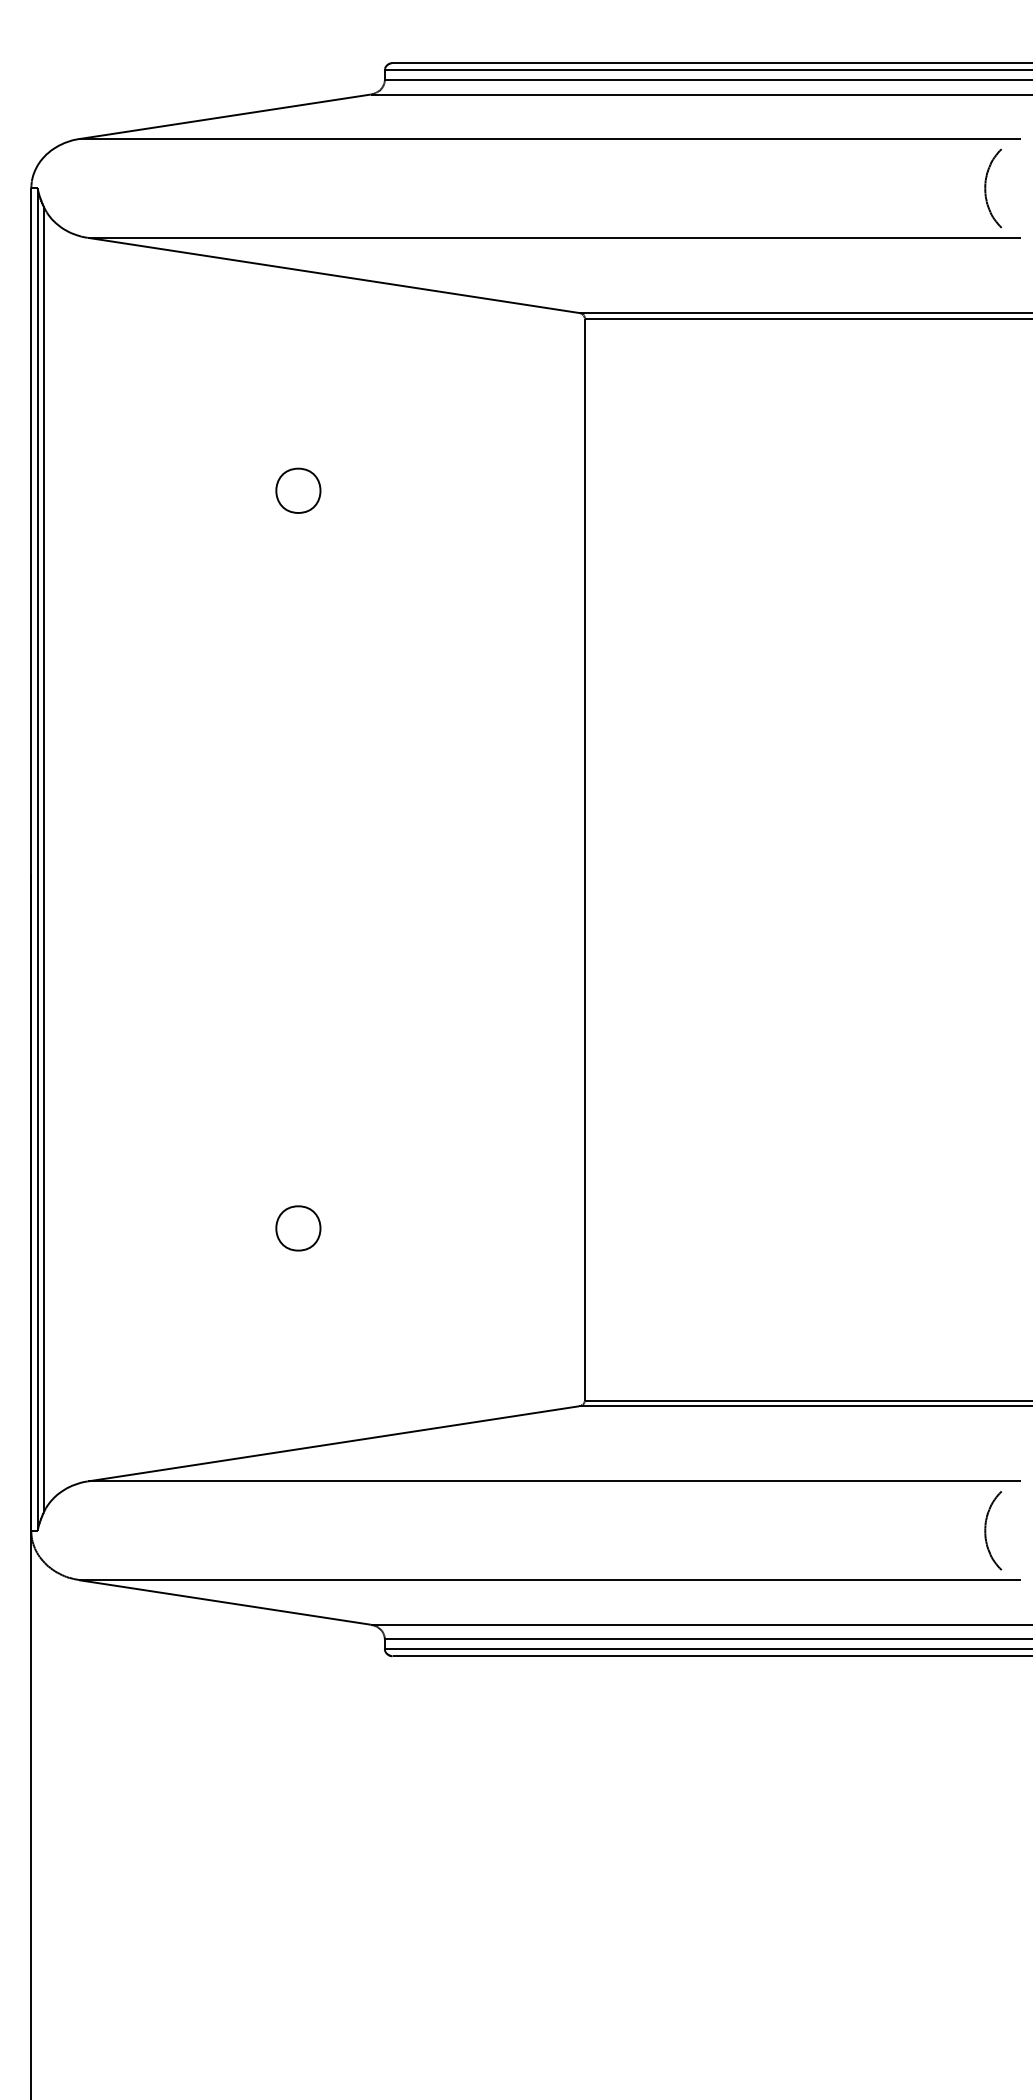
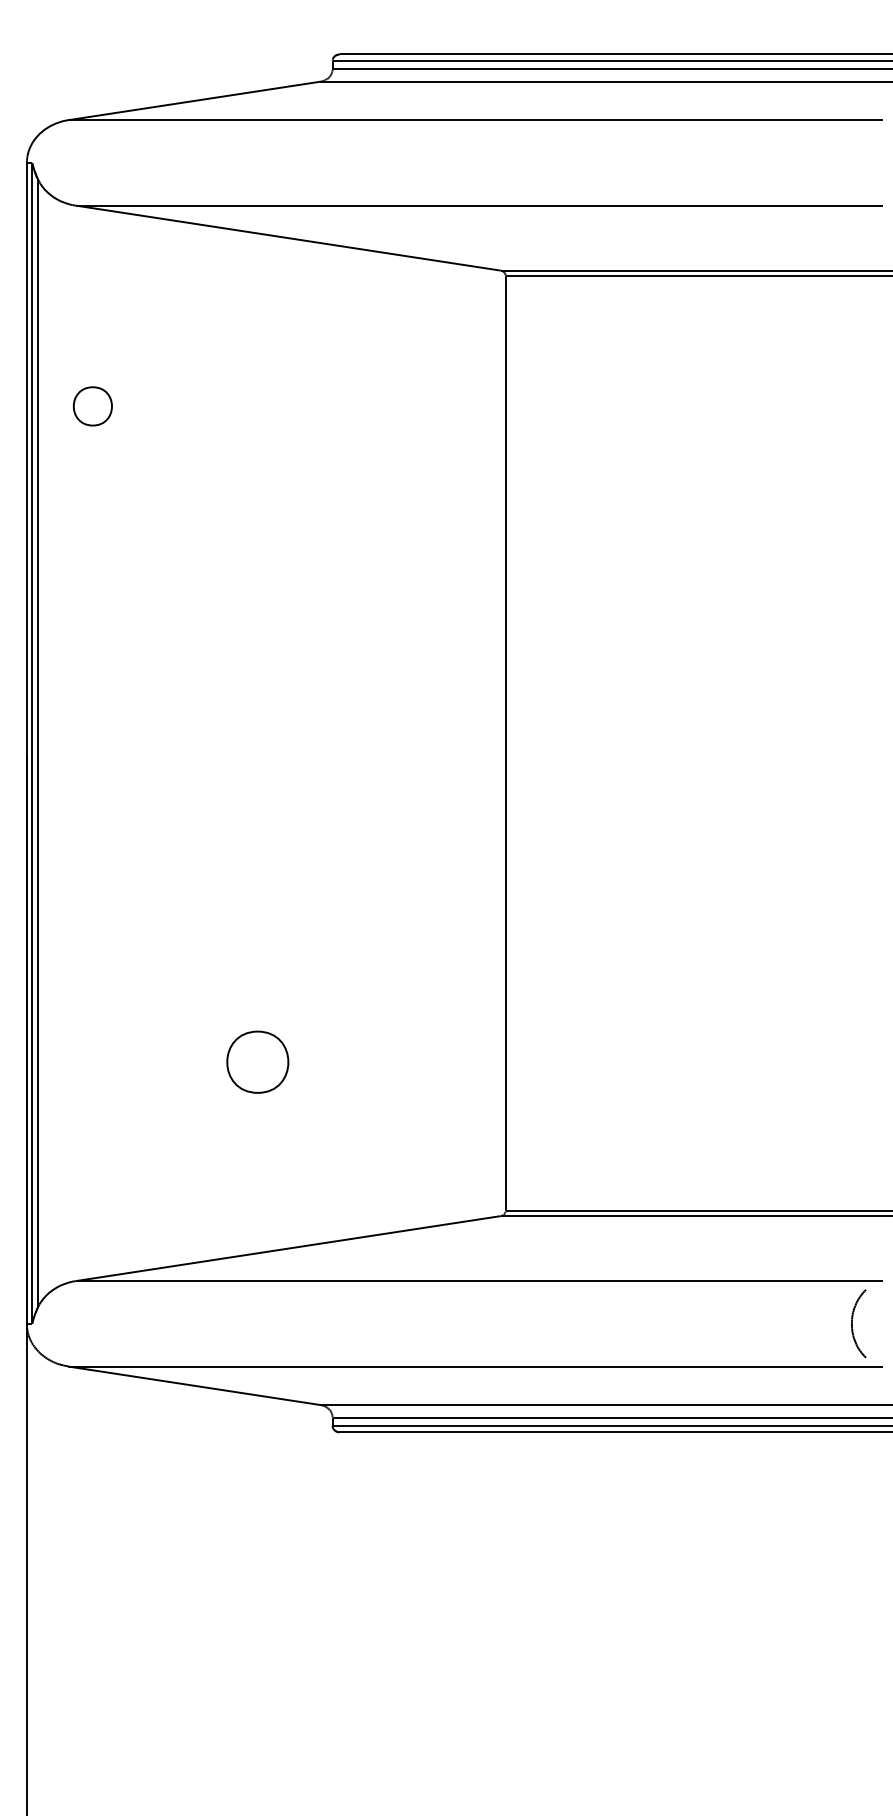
part: (992, 187) -> (858, 162), removed
part: (297, 490) -> (92, 406), moved
part: (297, 1228) -> (257, 1062), size x1.6

